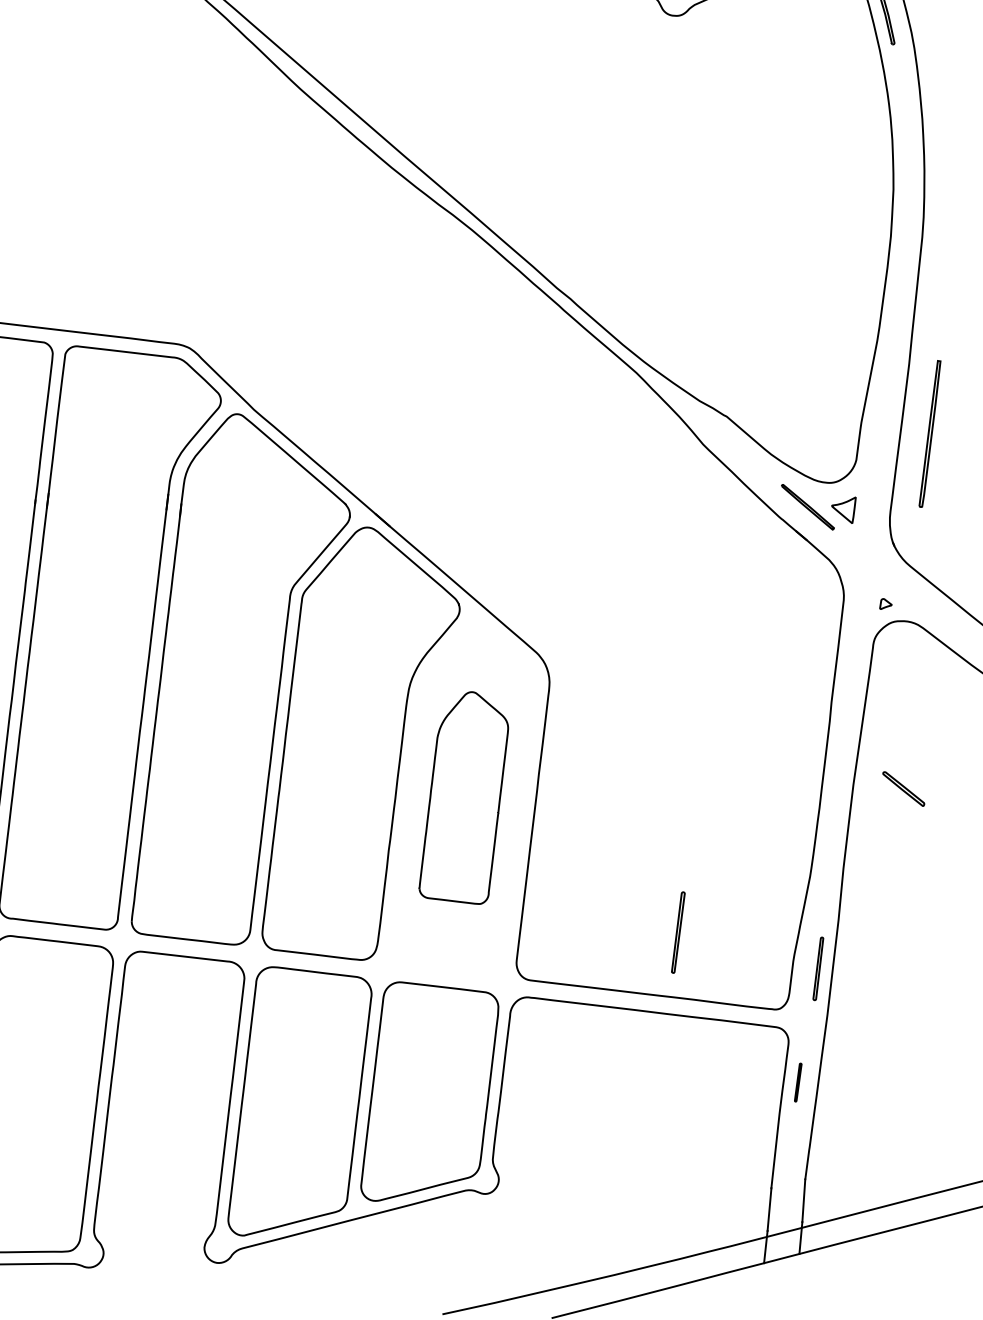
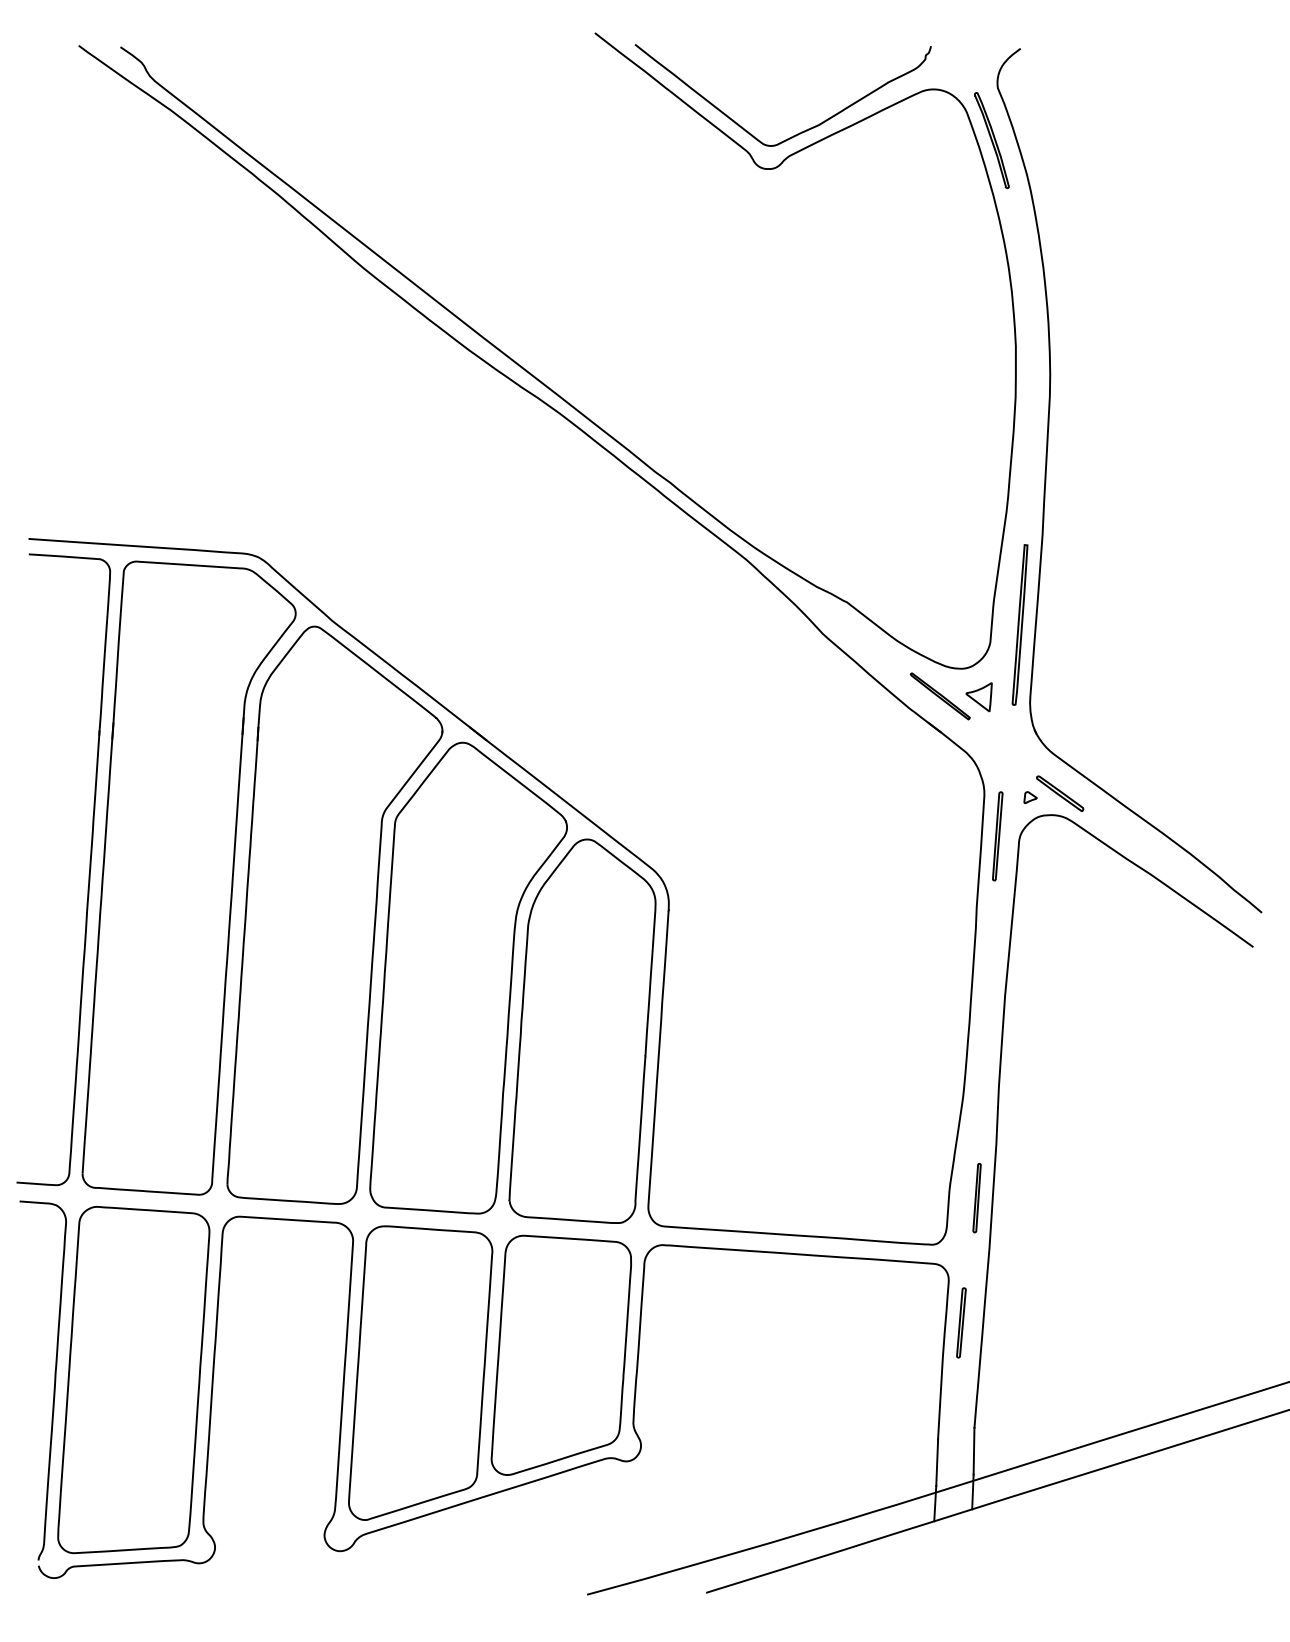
part: (929, 433) -> (1019, 624), moved
part: (904, 788) -> (1060, 793), moved
part: (464, 796) -> (582, 1030), size x1.67
part: (678, 932) -> (997, 836), moved
part: (798, 1082) -> (961, 1322), size x1.67

